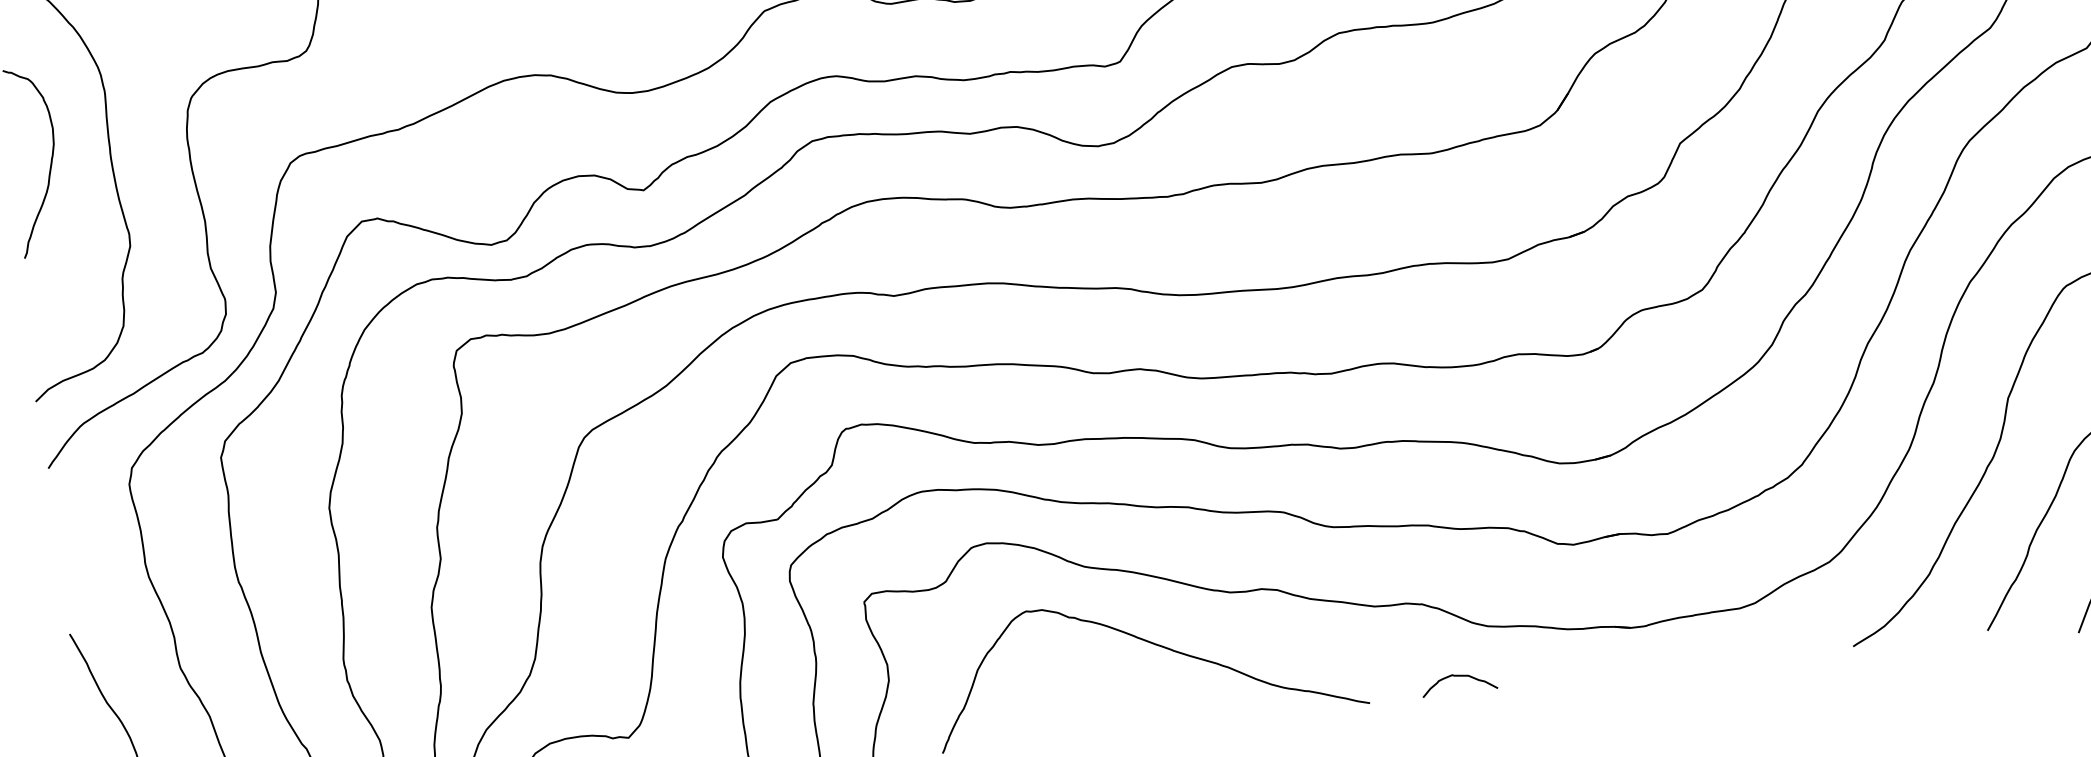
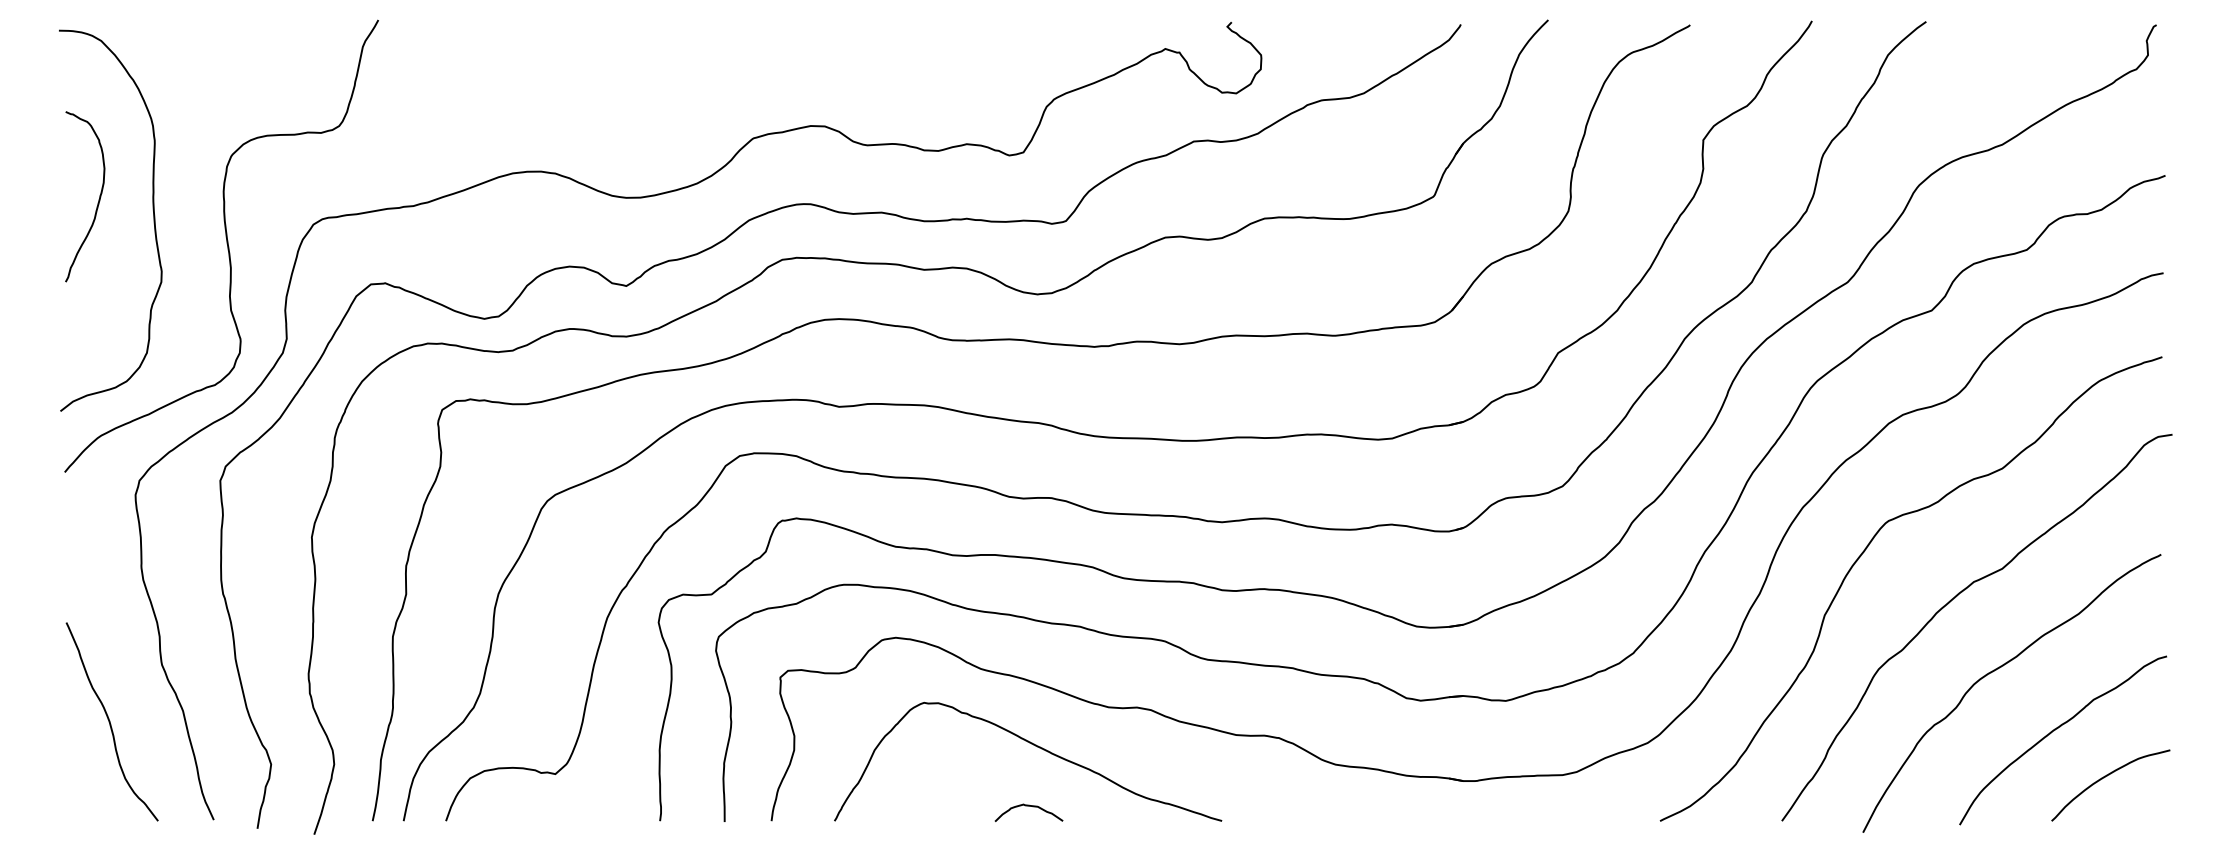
curve: (1457, 676) -> (1028, 806), moved

